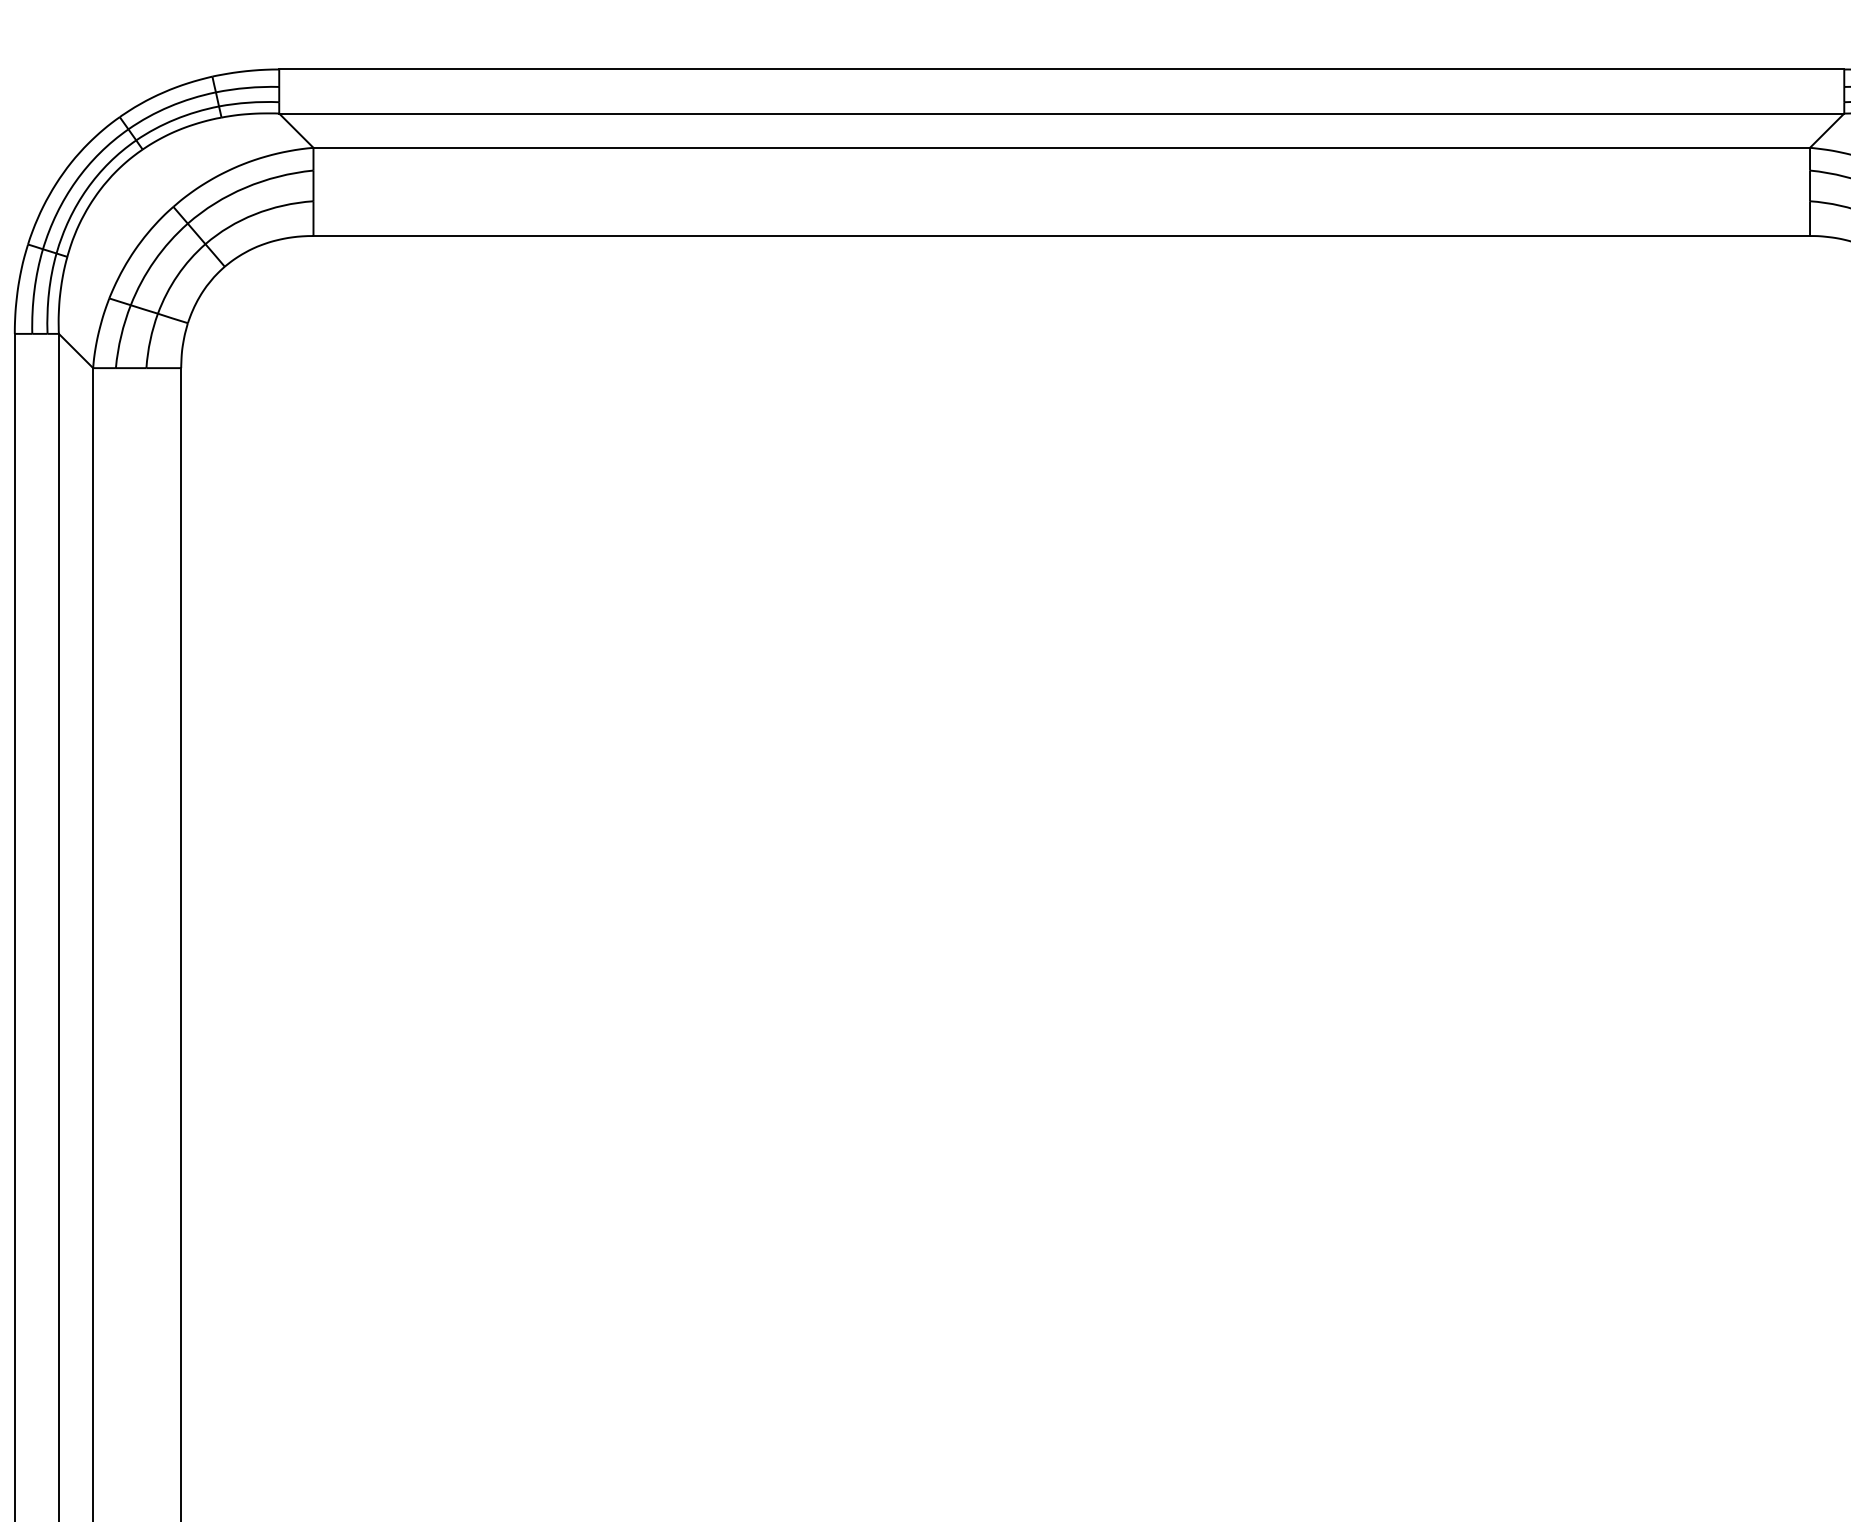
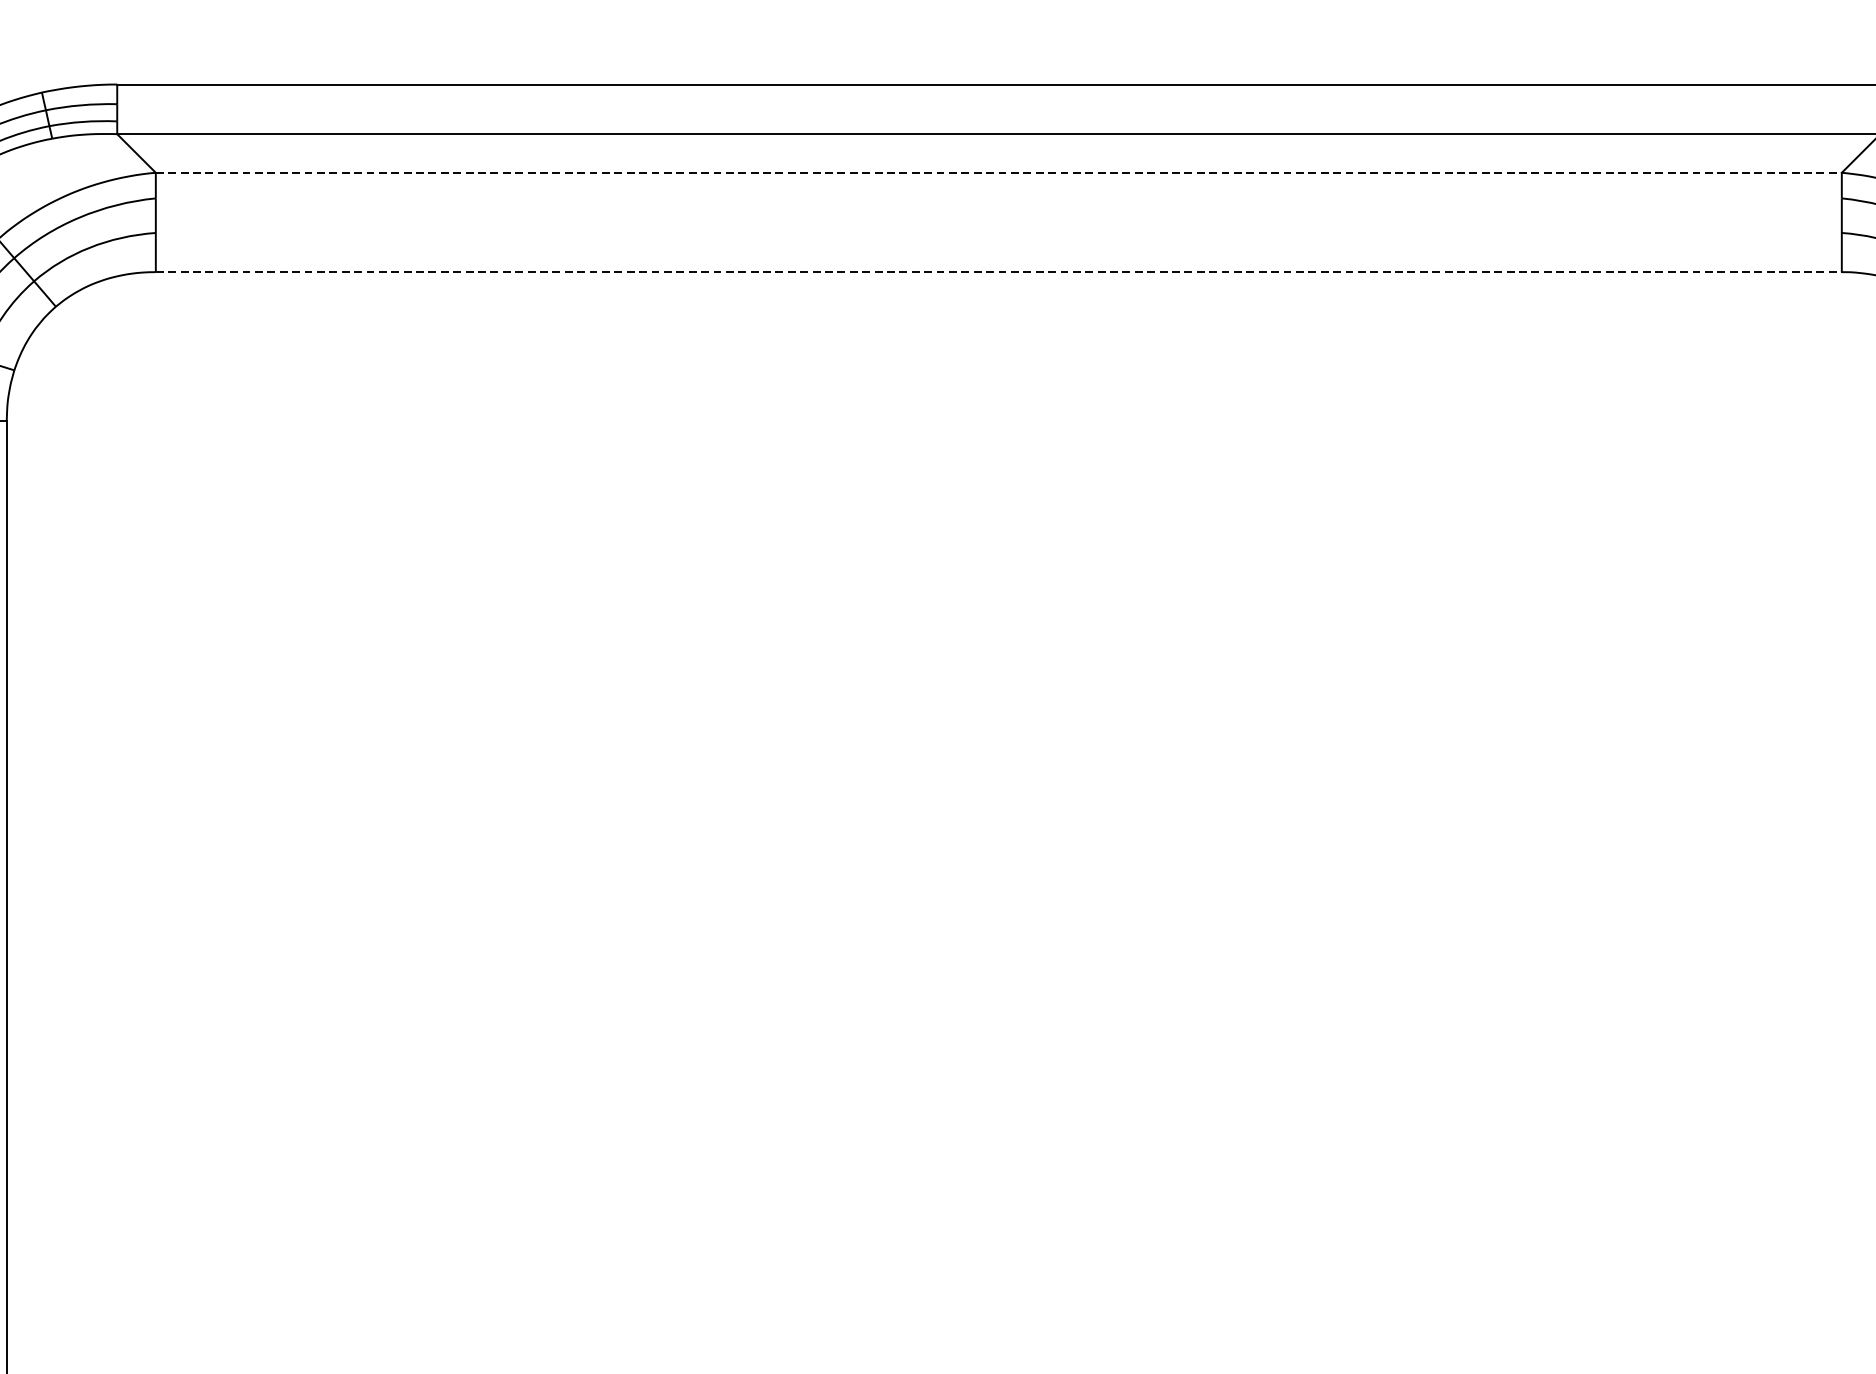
line: (1062, 147) -> (999, 172), solid -> dashed
line: (1062, 236) -> (999, 272), solid -> dashed

